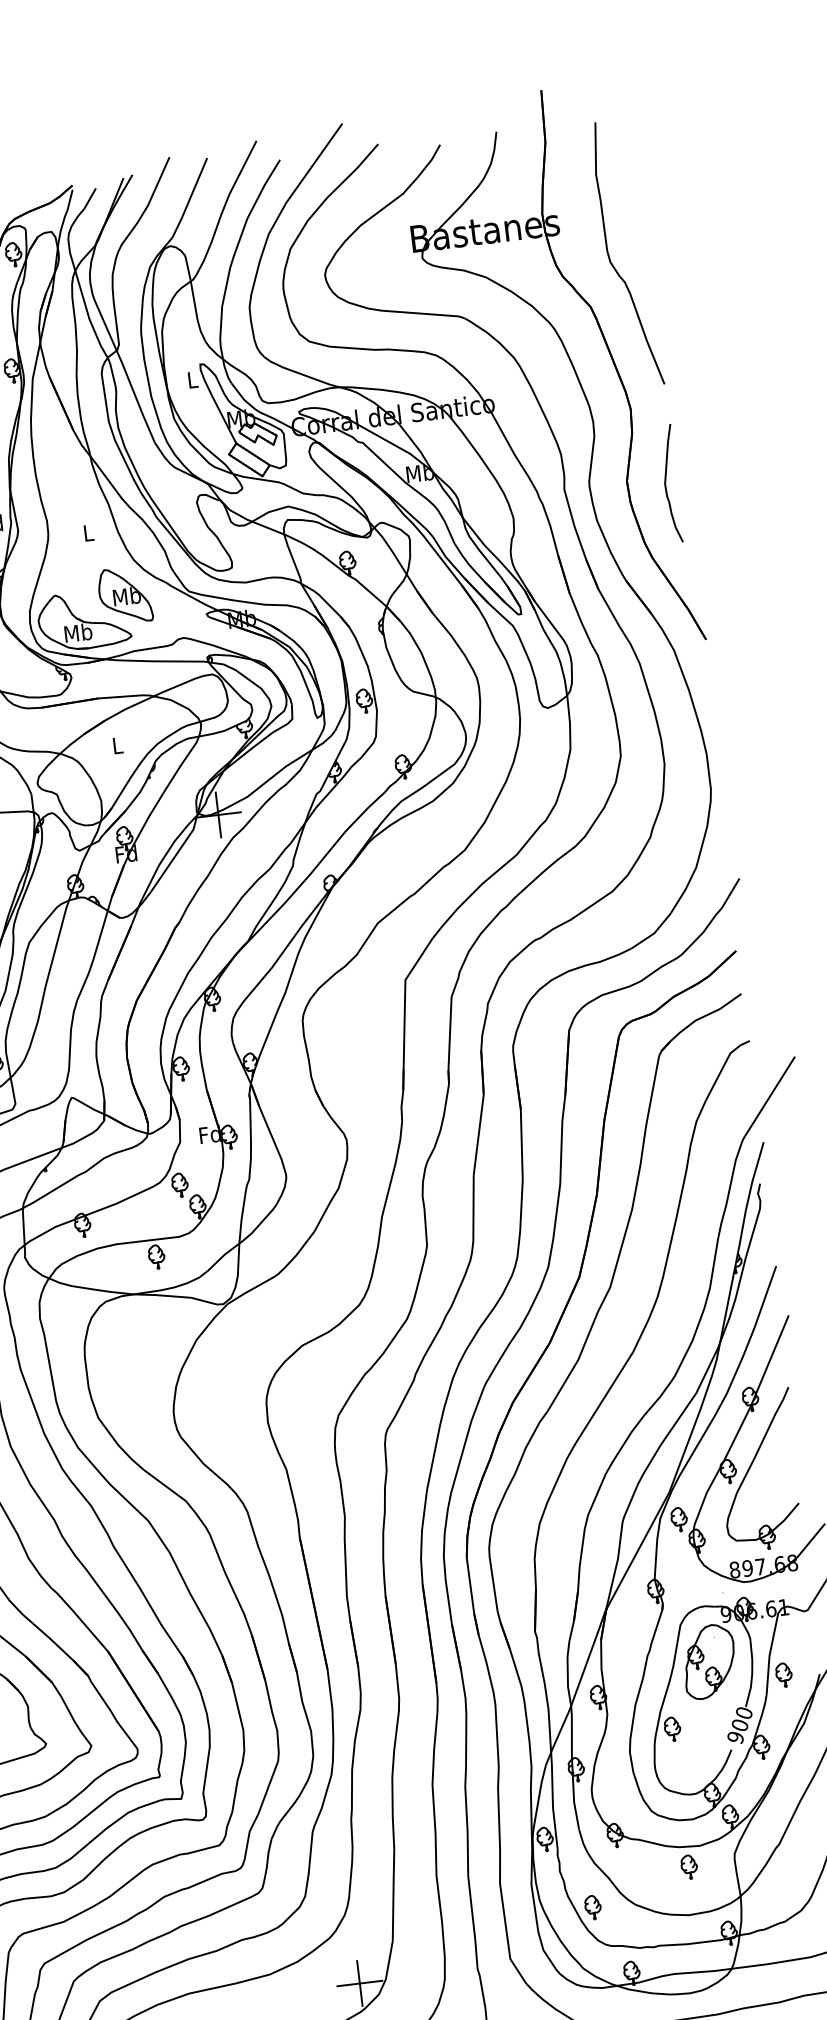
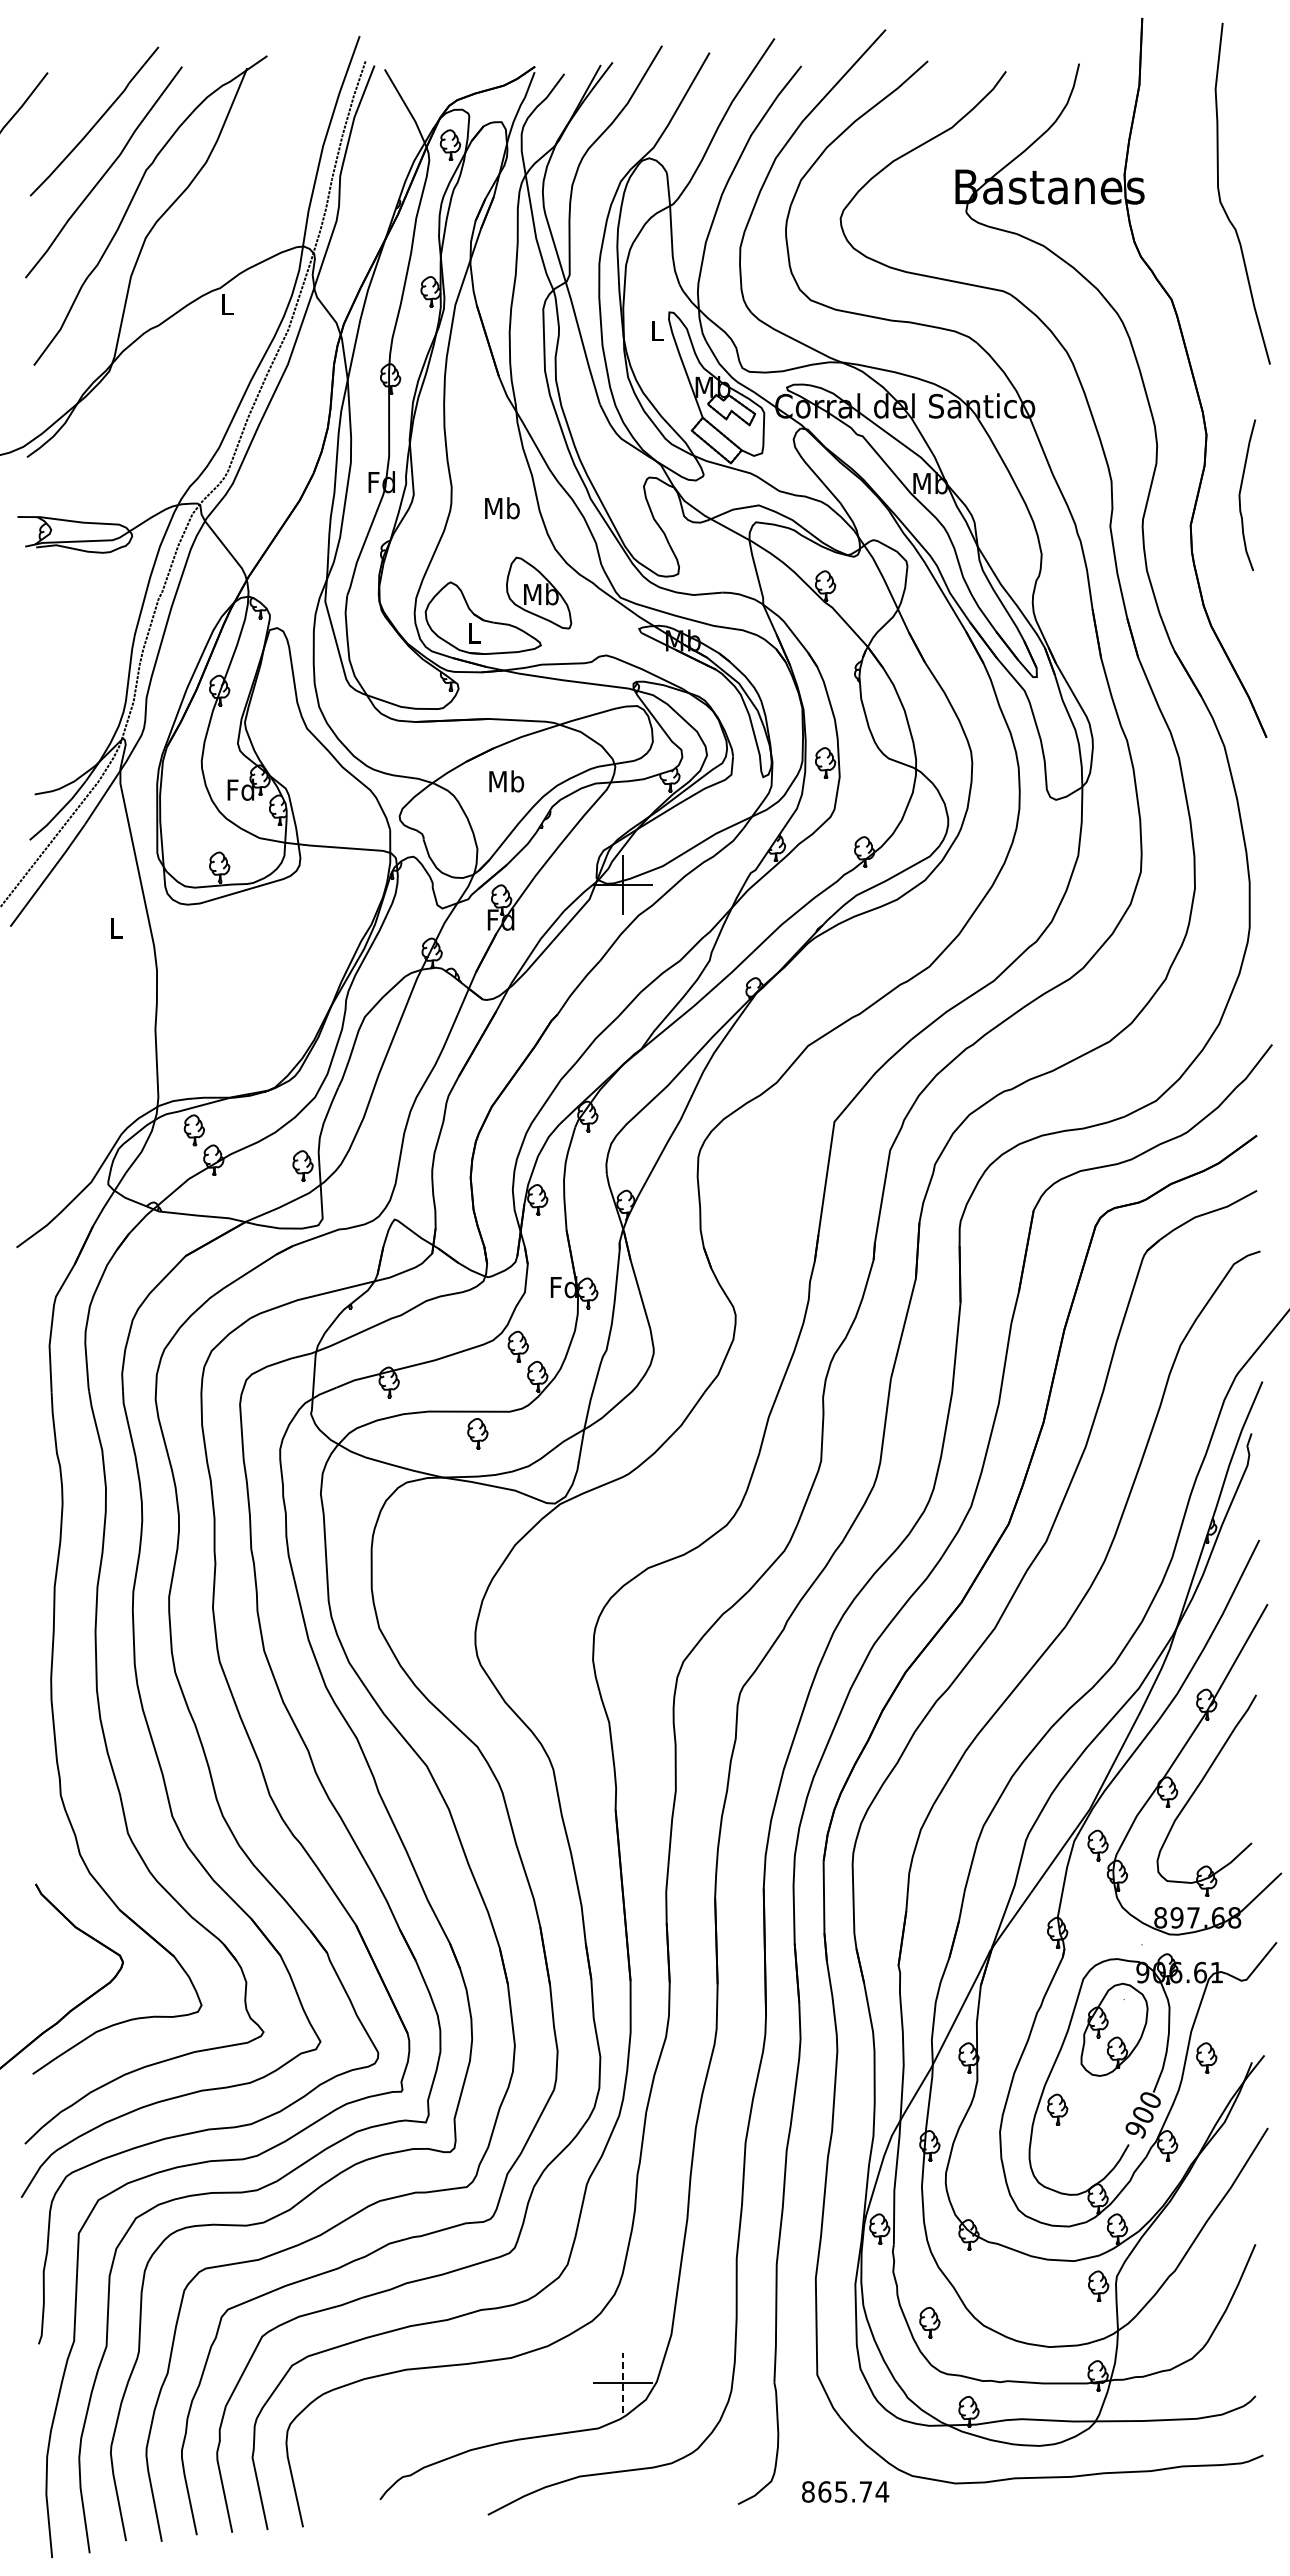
curve: (609, 256) -> (1220, 194), moved
curve: (665, 484) -> (1240, 495), moved
text: (88, 533) -> (502, 508), L -> Mb
text: (78, 632) -> (474, 632), Mb -> L
text: (117, 745) -> (506, 781), L -> Mb
part: (689, 1866) -> (1098, 2285), moved
line: (359, 1983) -> (623, 2383), solid -> dashed

